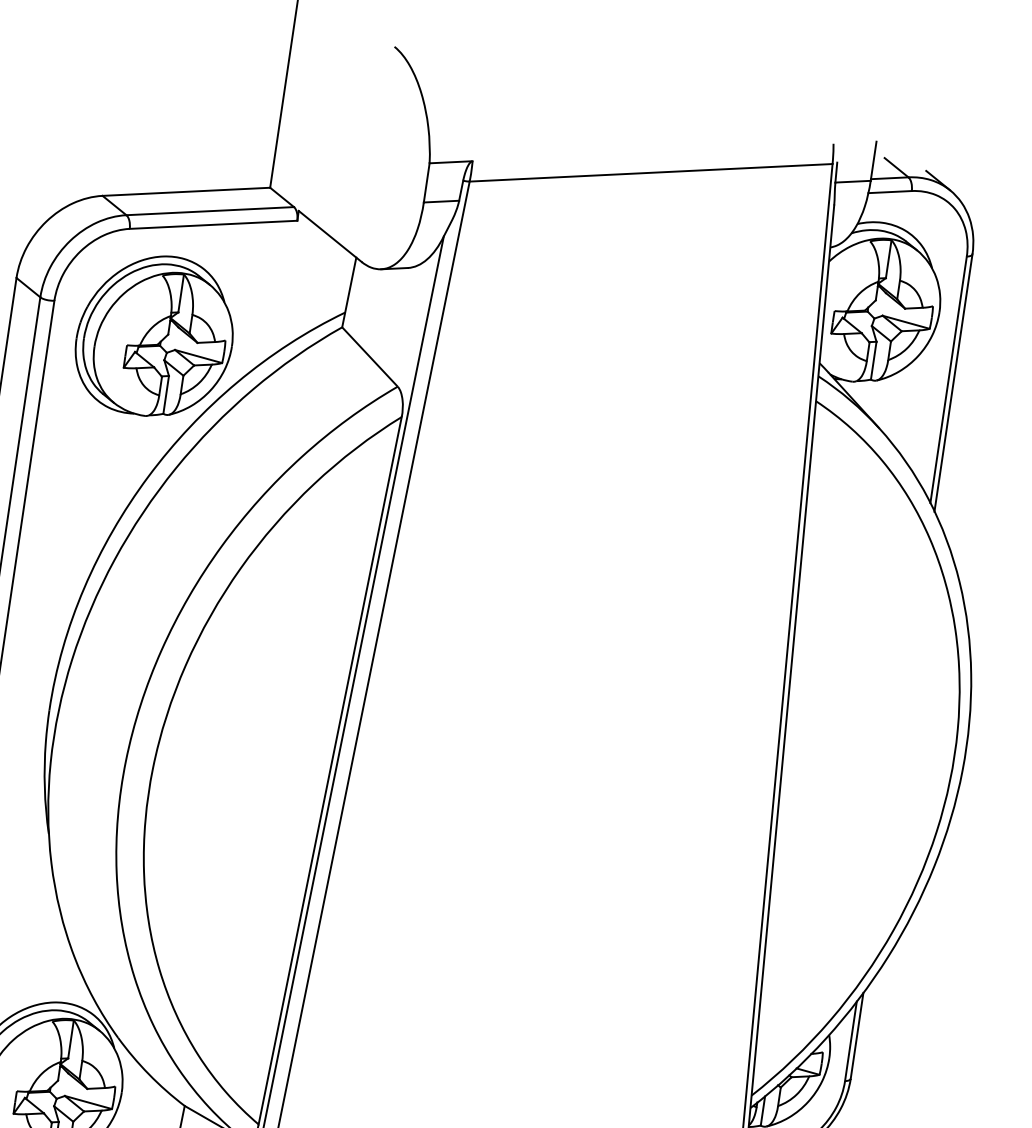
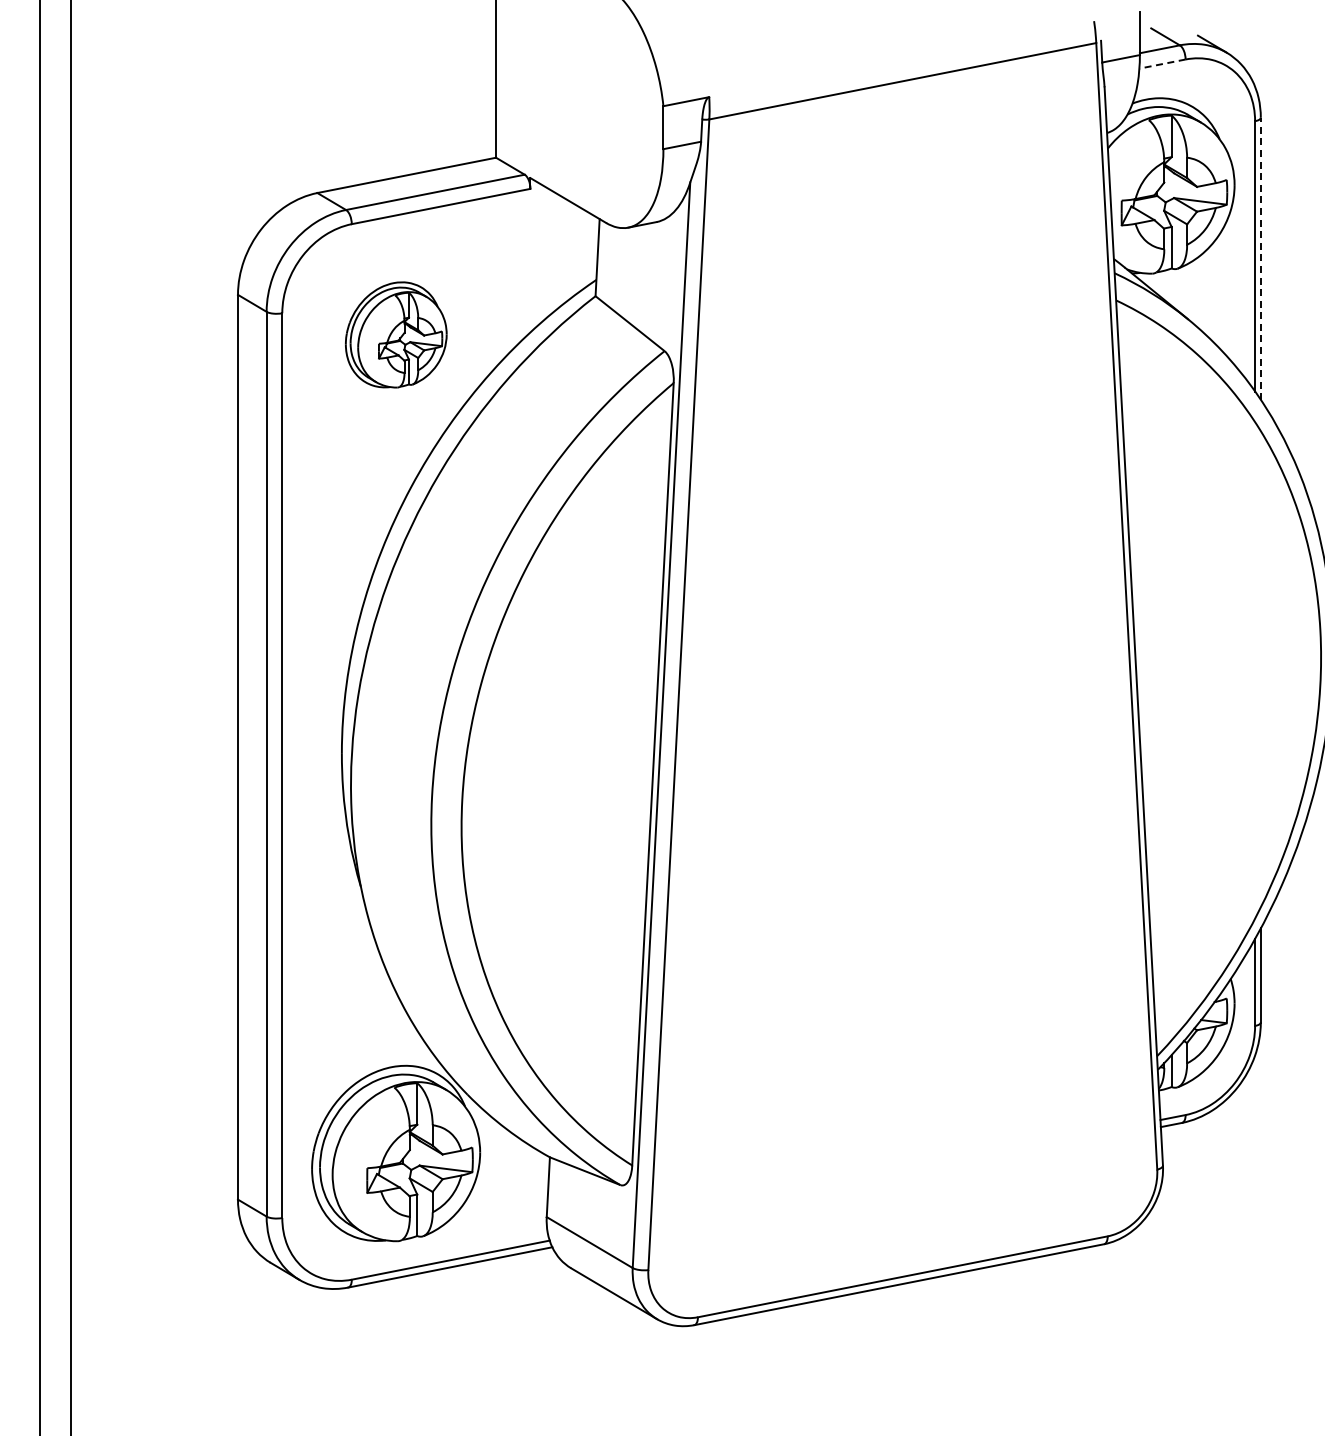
line: (890, 192) -> (1162, 64), solid -> dashed
part: (155, 335) -> (396, 334), size x0.6
line: (953, 382) -> (1260, 258), solid -> dashed

